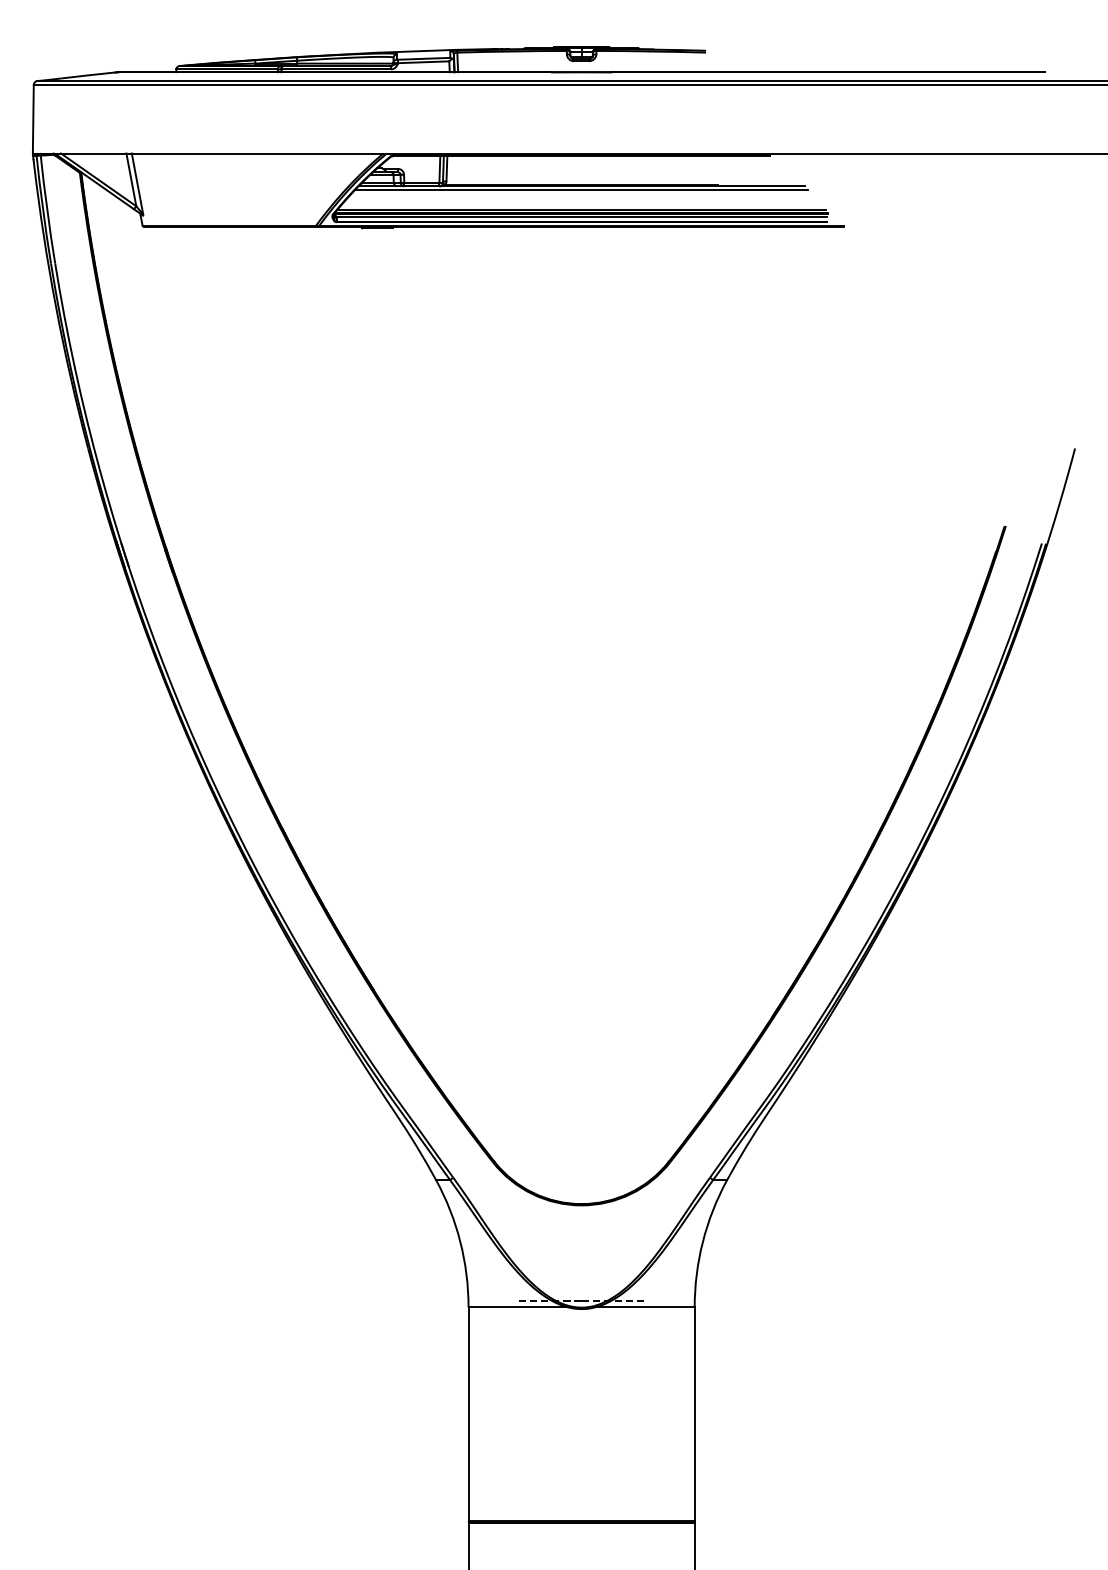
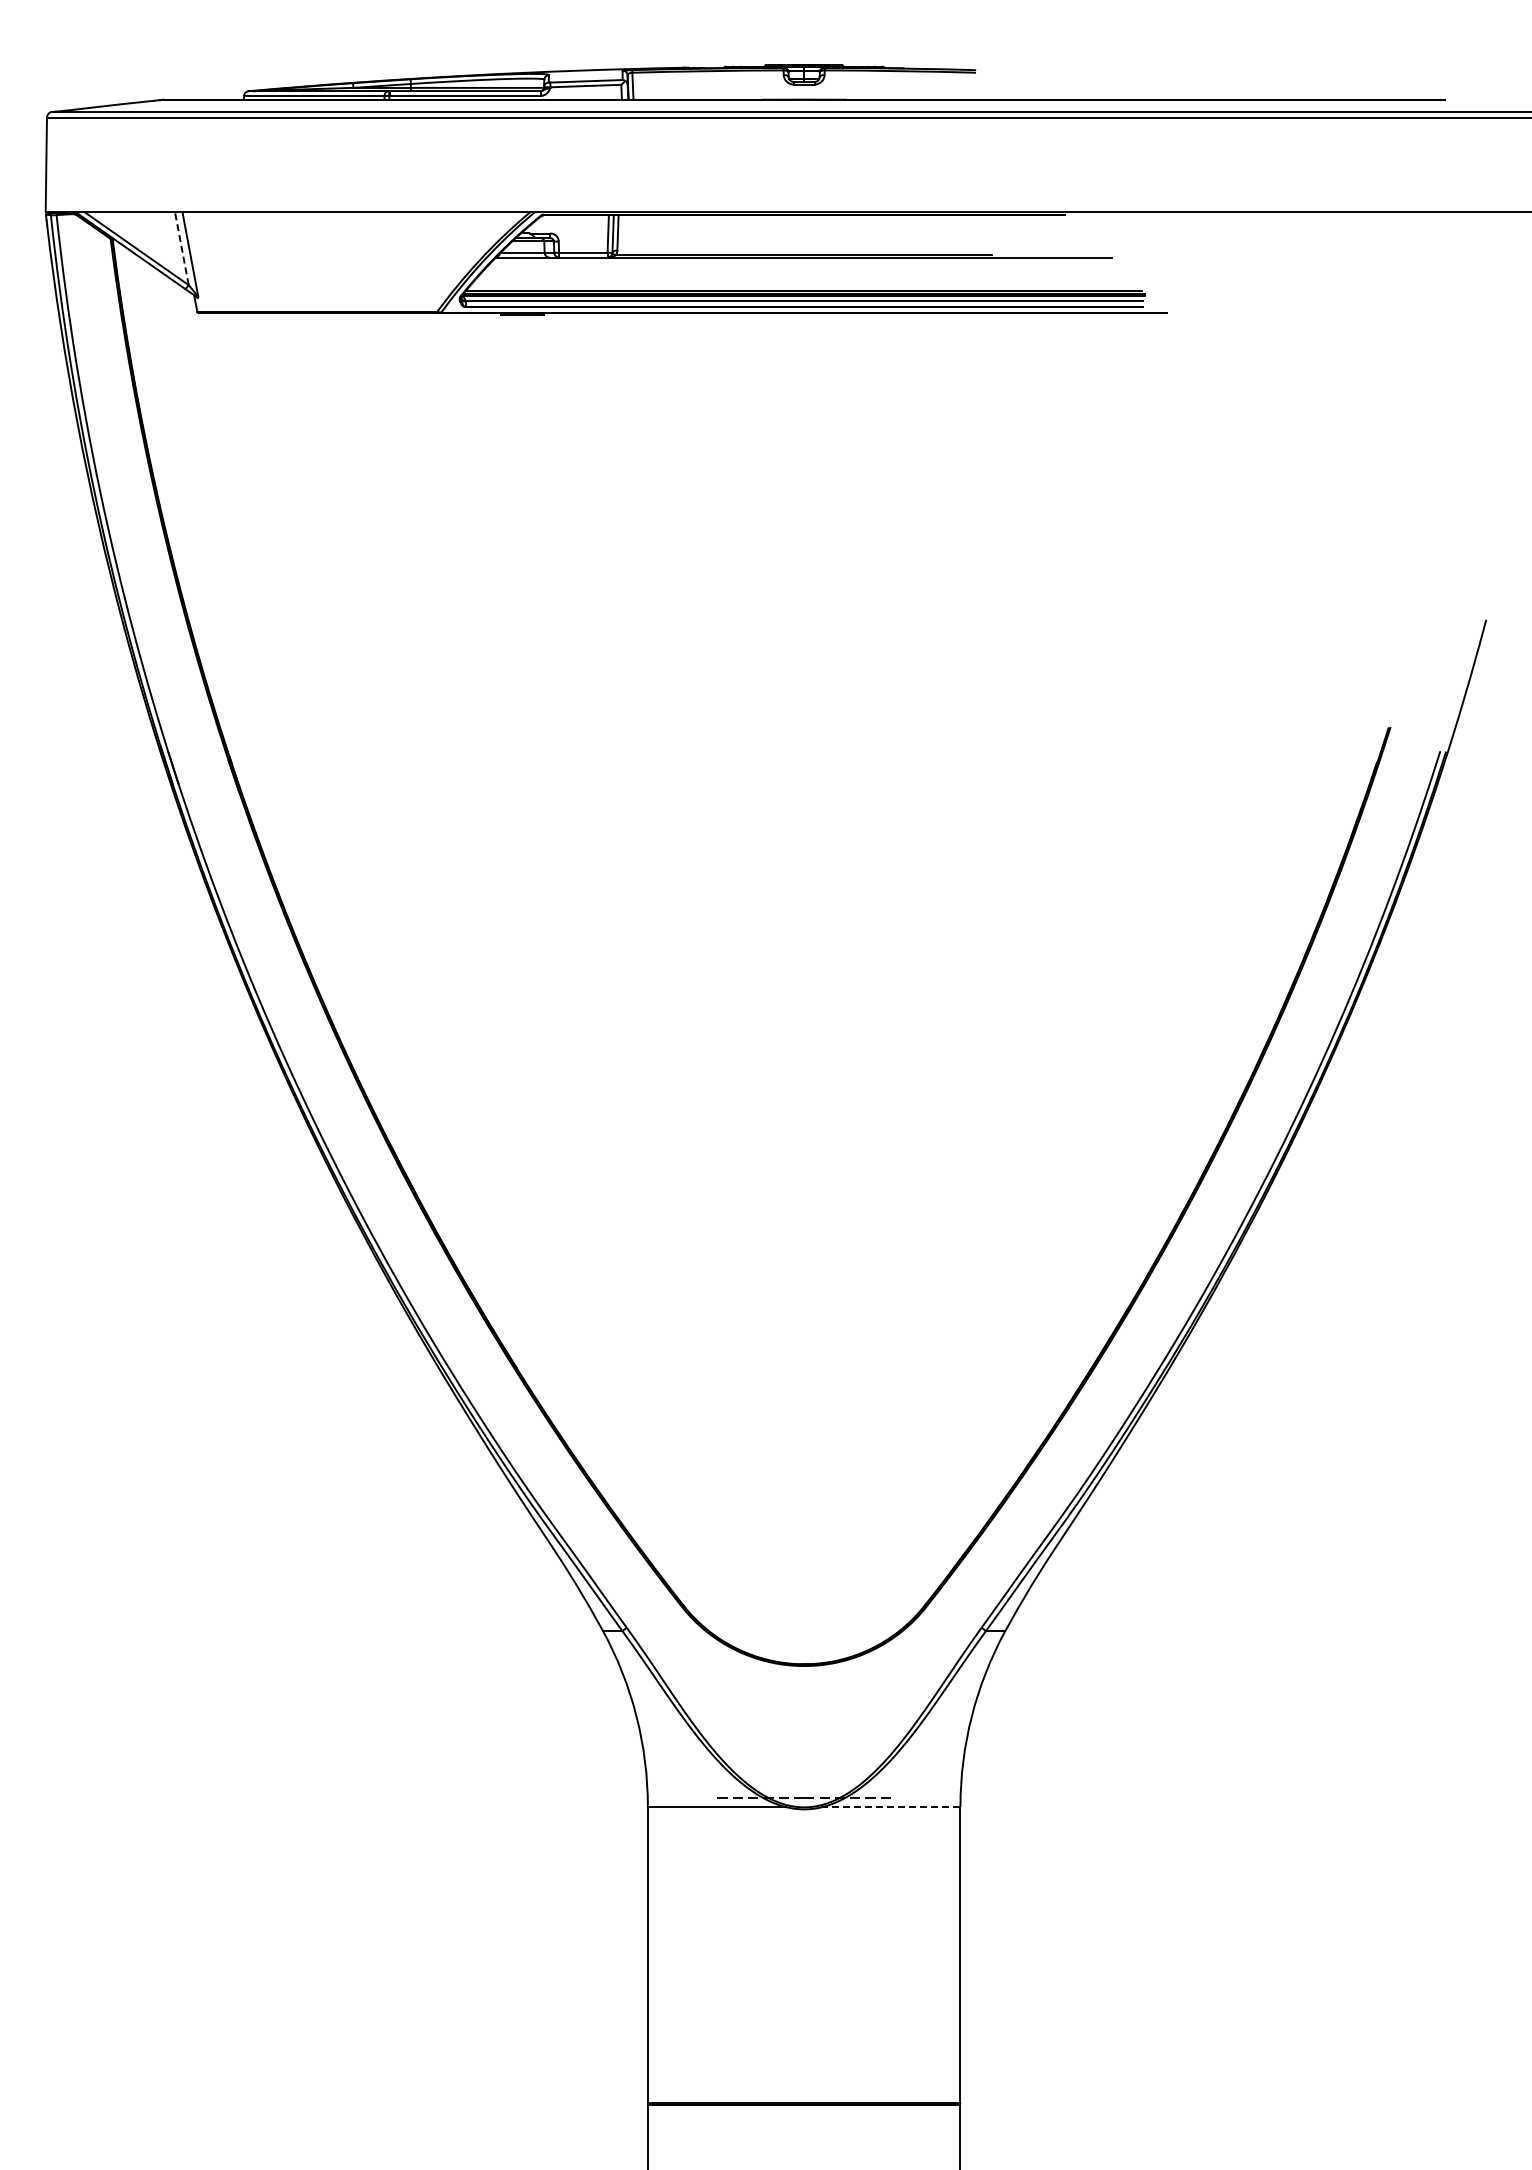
line: (131, 179) -> (181, 248), solid -> dashed
line: (581, 189) -> (804, 262), removed
line: (644, 1307) -> (891, 1807), solid -> dashed

